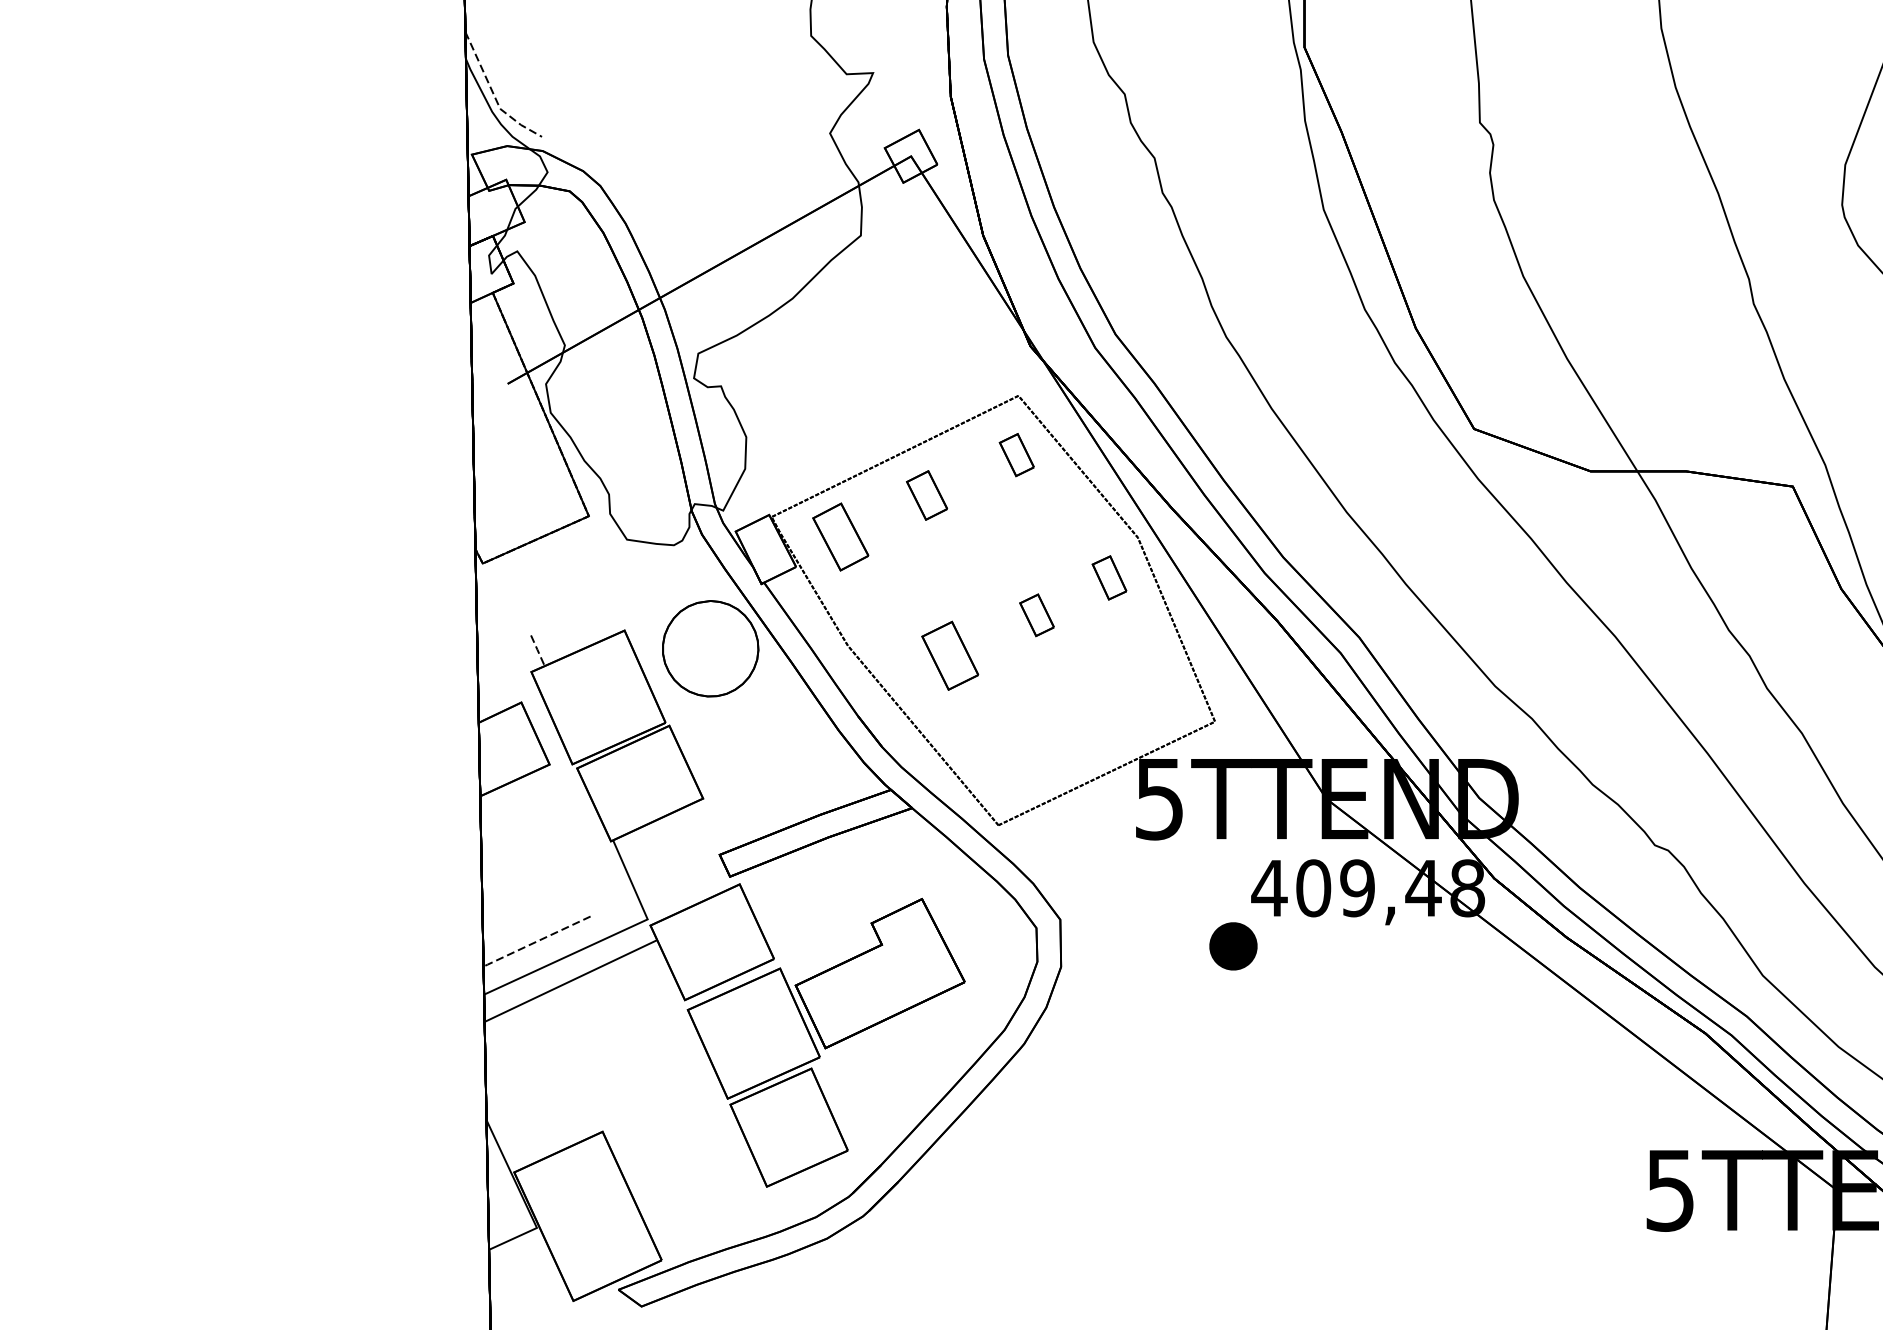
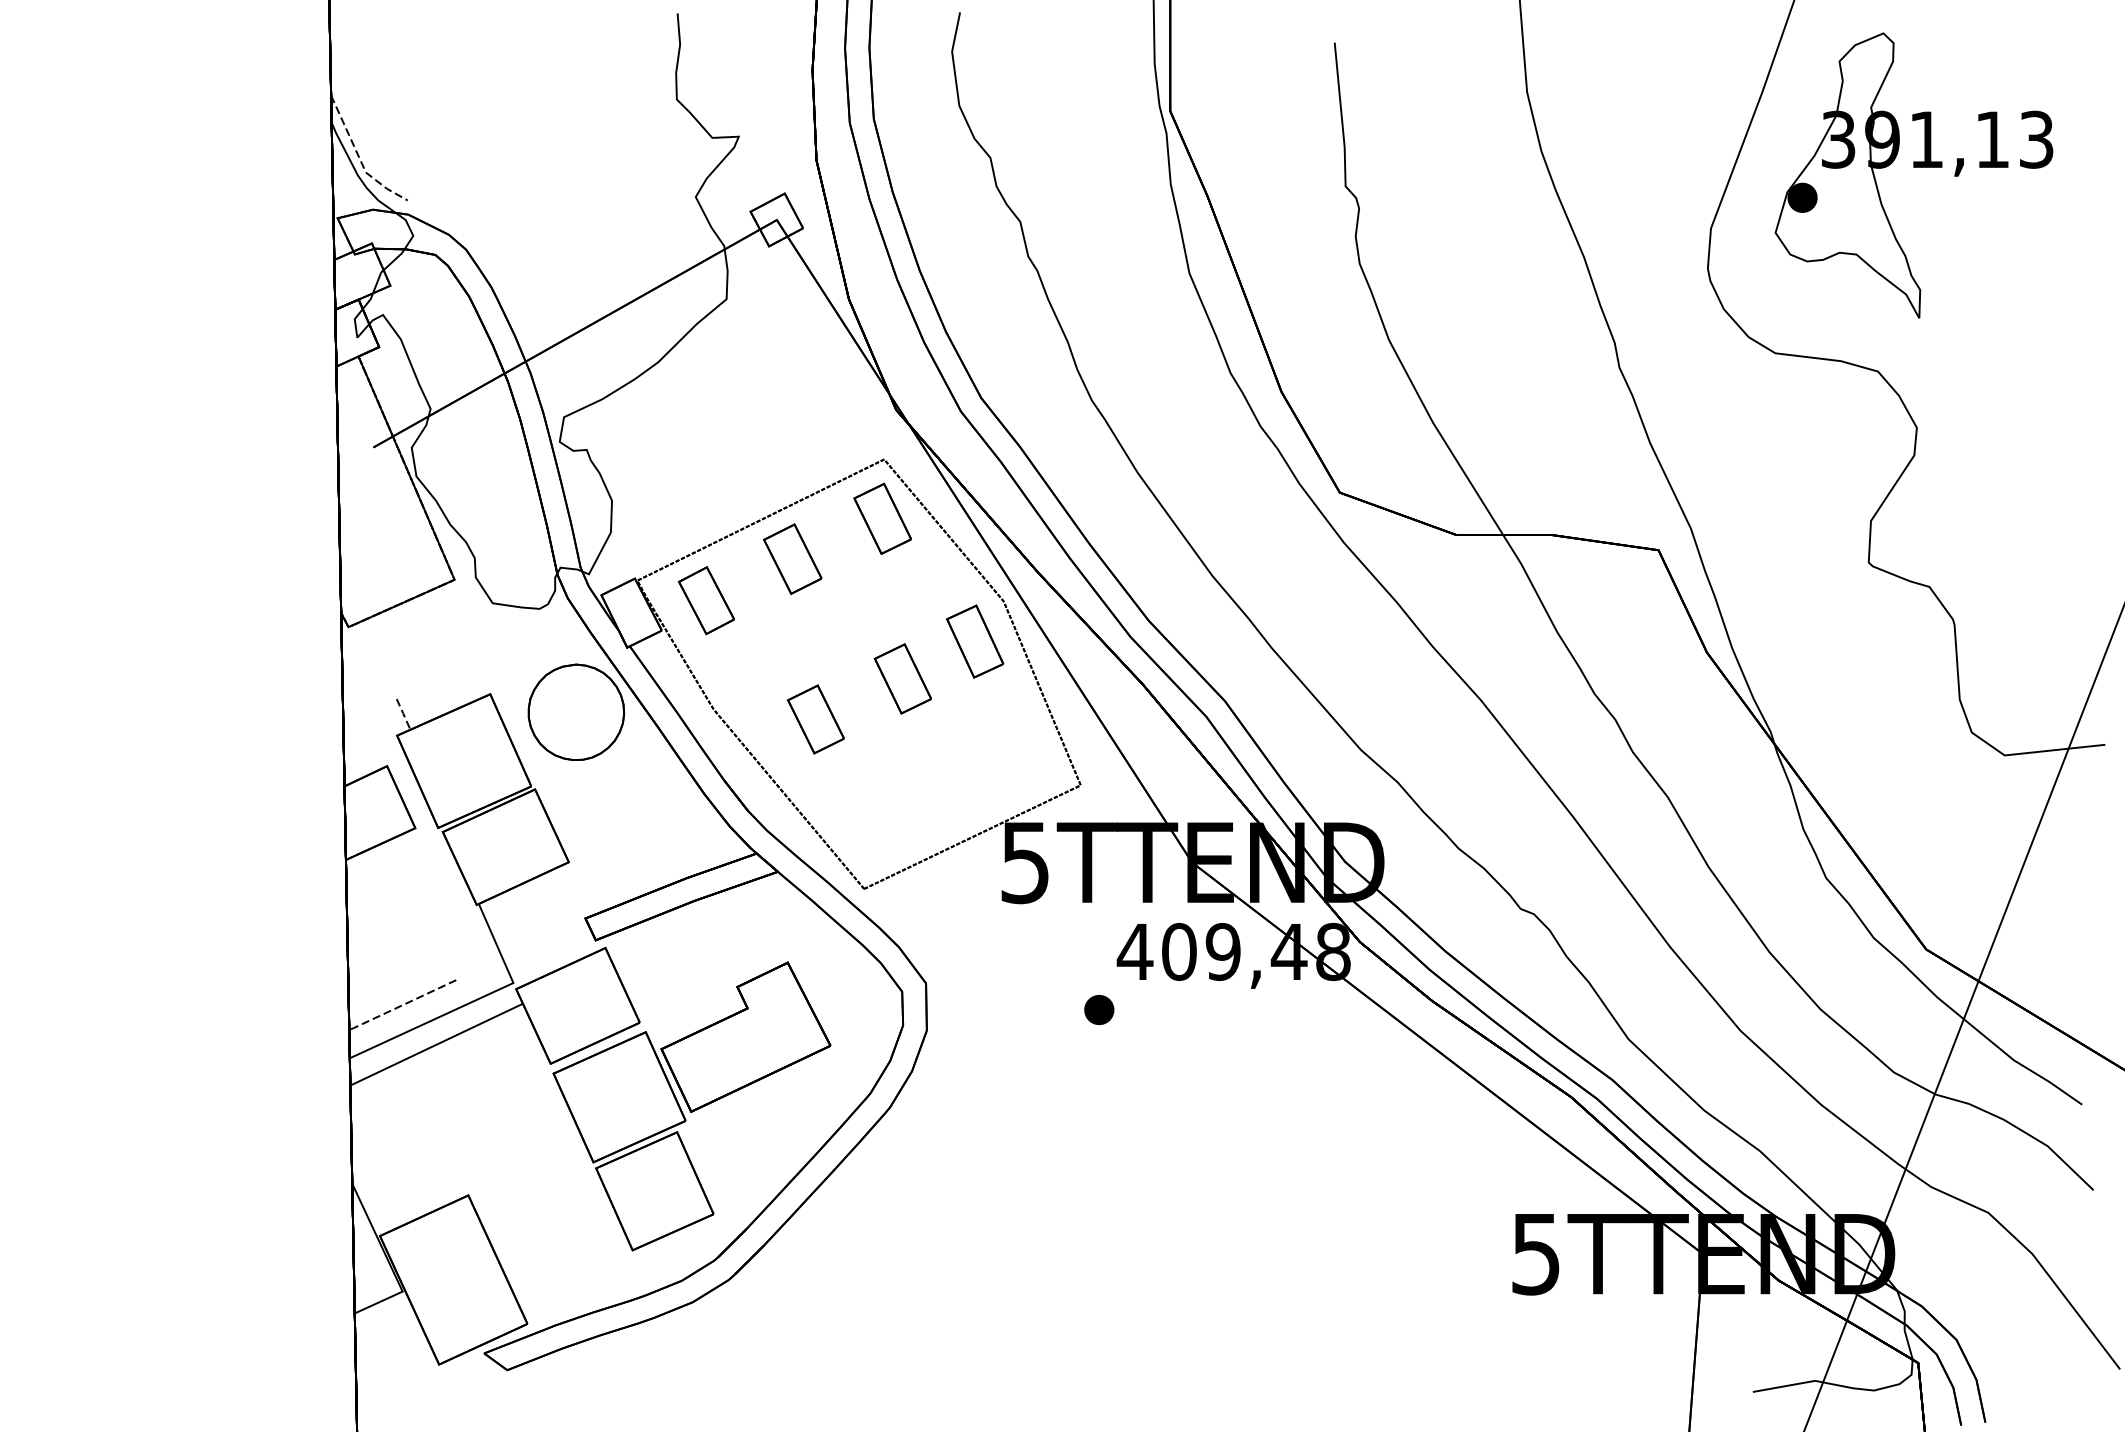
part: (1016, 454) -> (882, 518), size x1.67
part: (926, 494) -> (792, 558), size x1.43
part: (1109, 577) -> (975, 641), size x1.67
part: (1036, 614) -> (902, 678), size x1.67
part: (1233, 945) -> (1099, 1009), size x0.62

